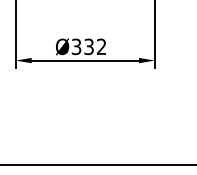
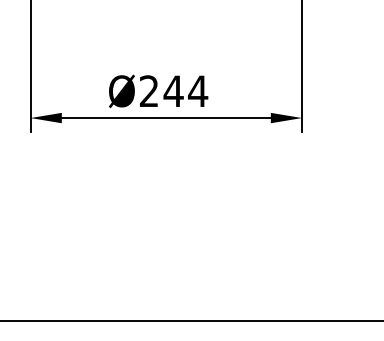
text: (88, 46) -> (172, 90), Ø332 -> Ø244

